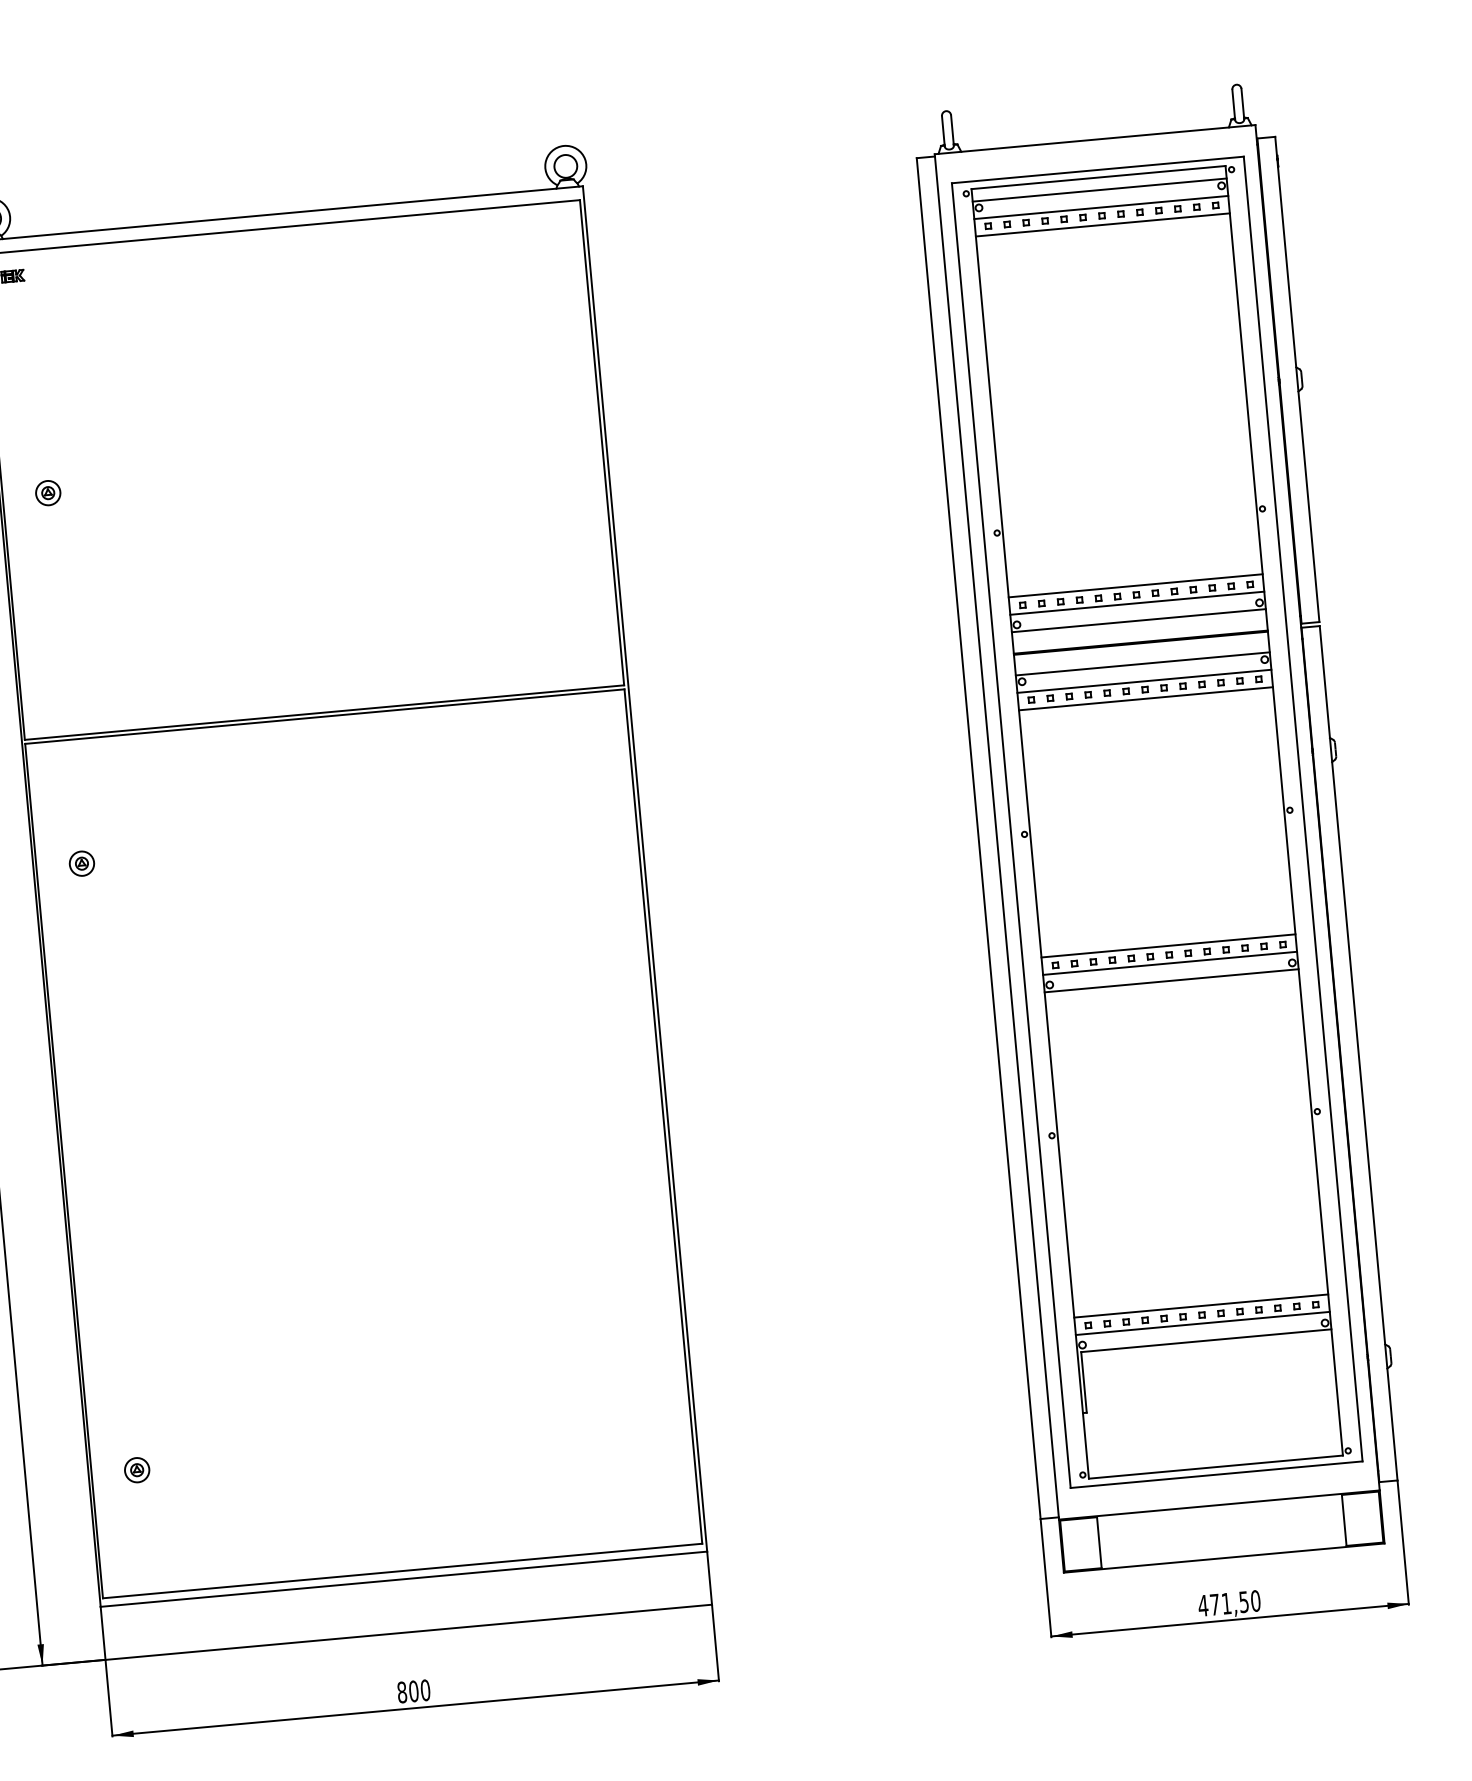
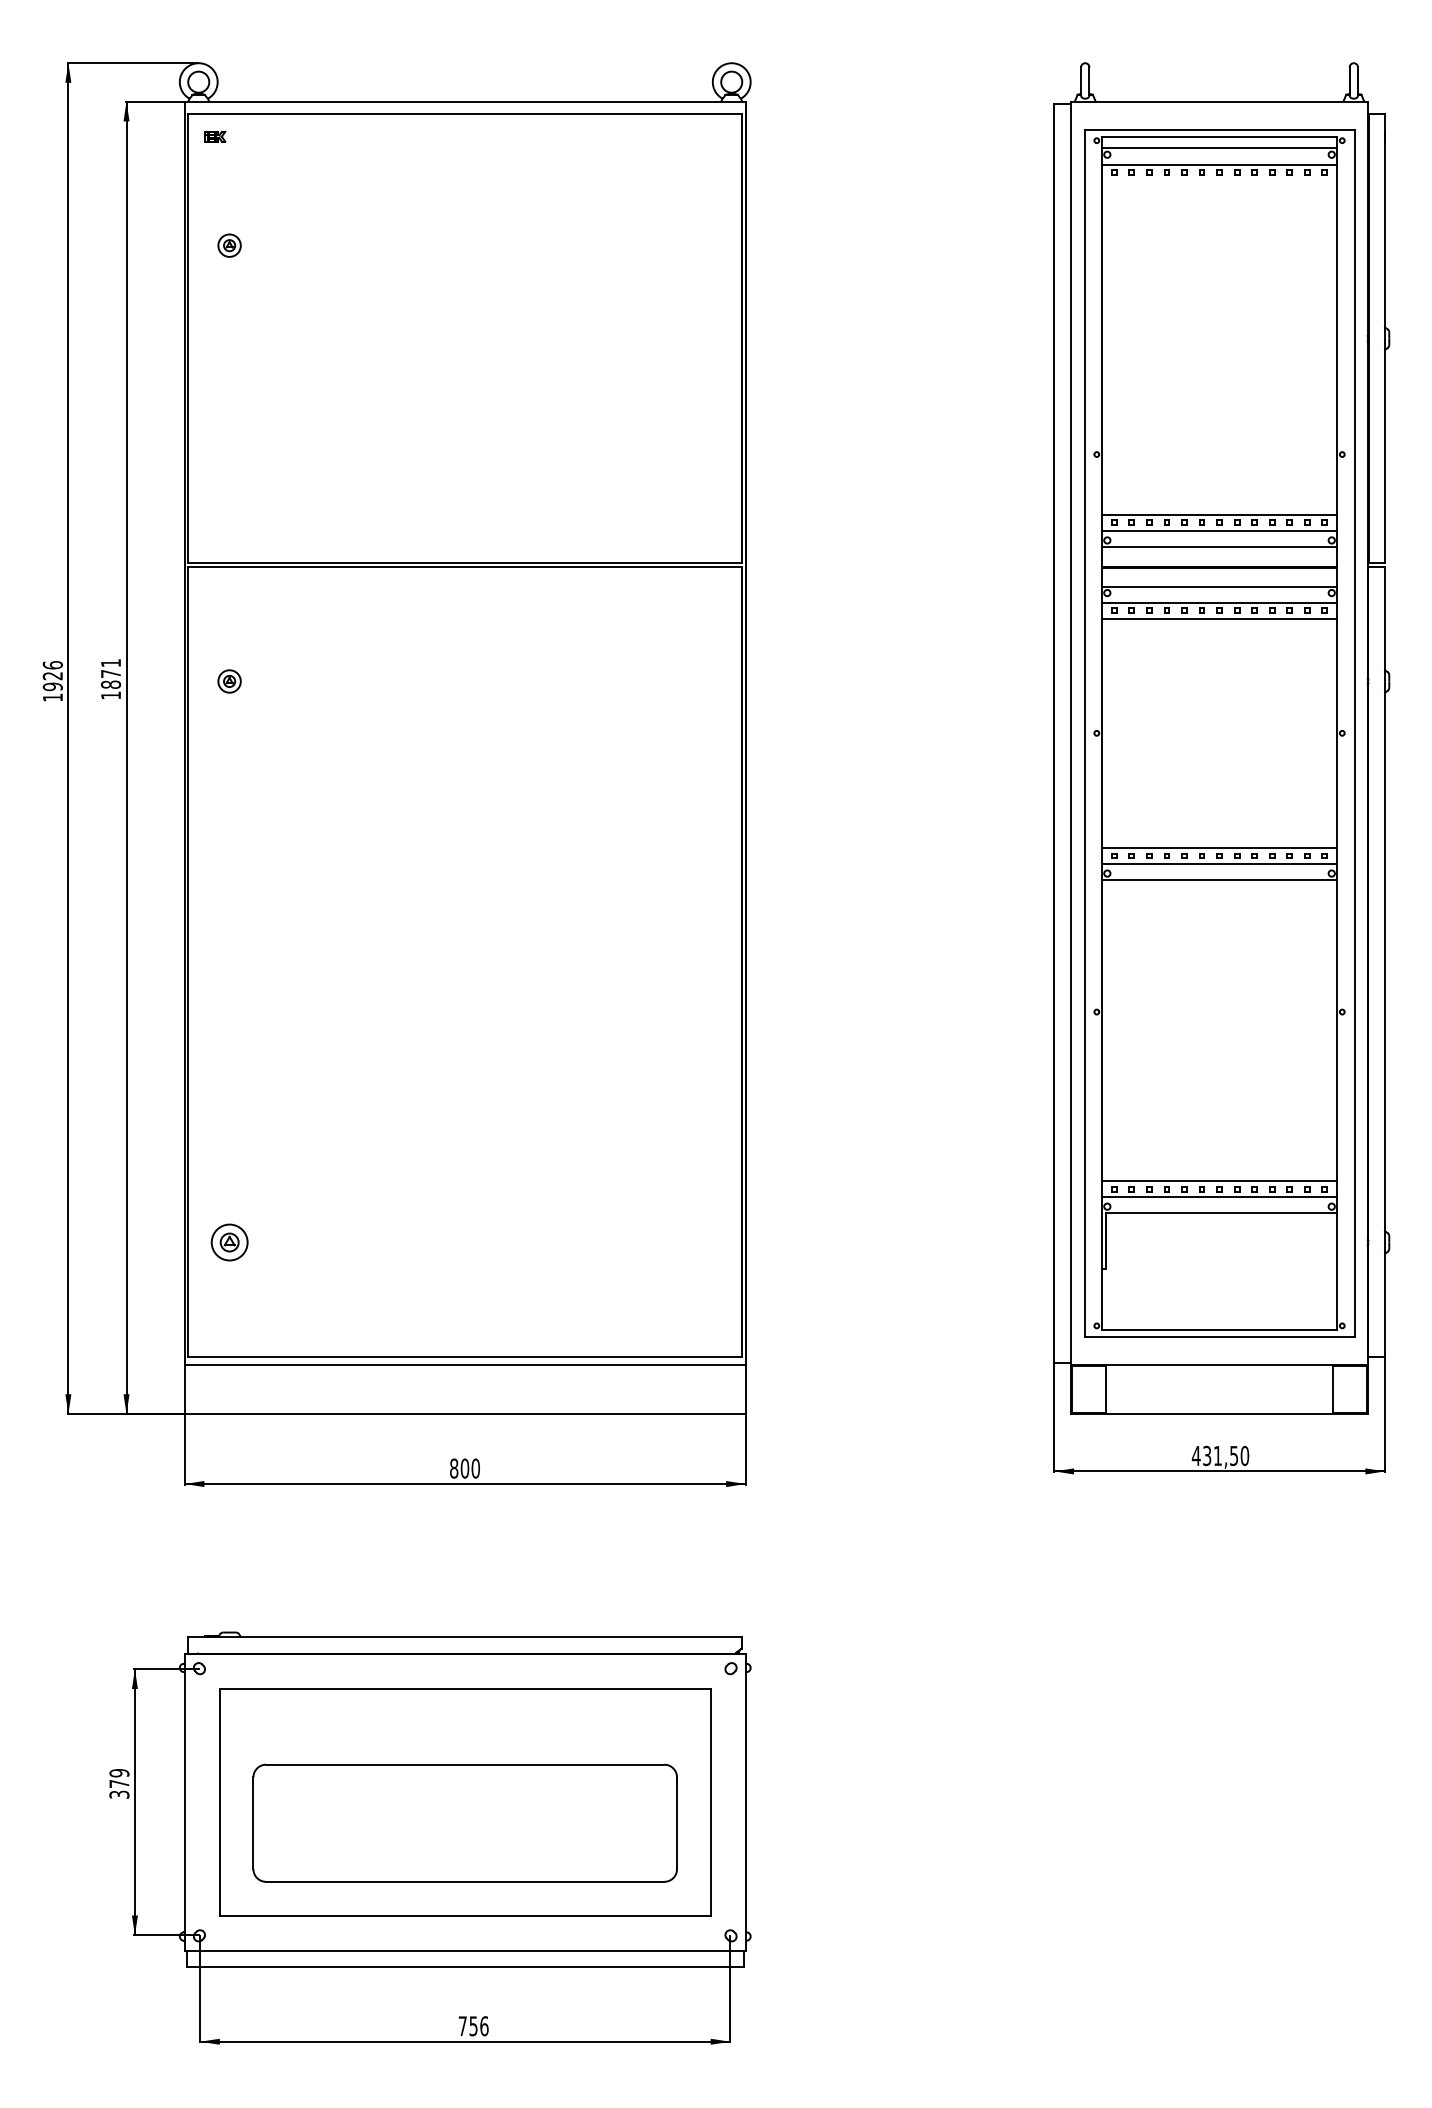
line: (1102, 224) -> (1219, 180), removed
part: (48, 492) -> (229, 245), moved
part: (137, 1470) -> (229, 1242), size x1.6
text: (1215, 1604) -> (1207, 1455), 471,50 -> 431,50

